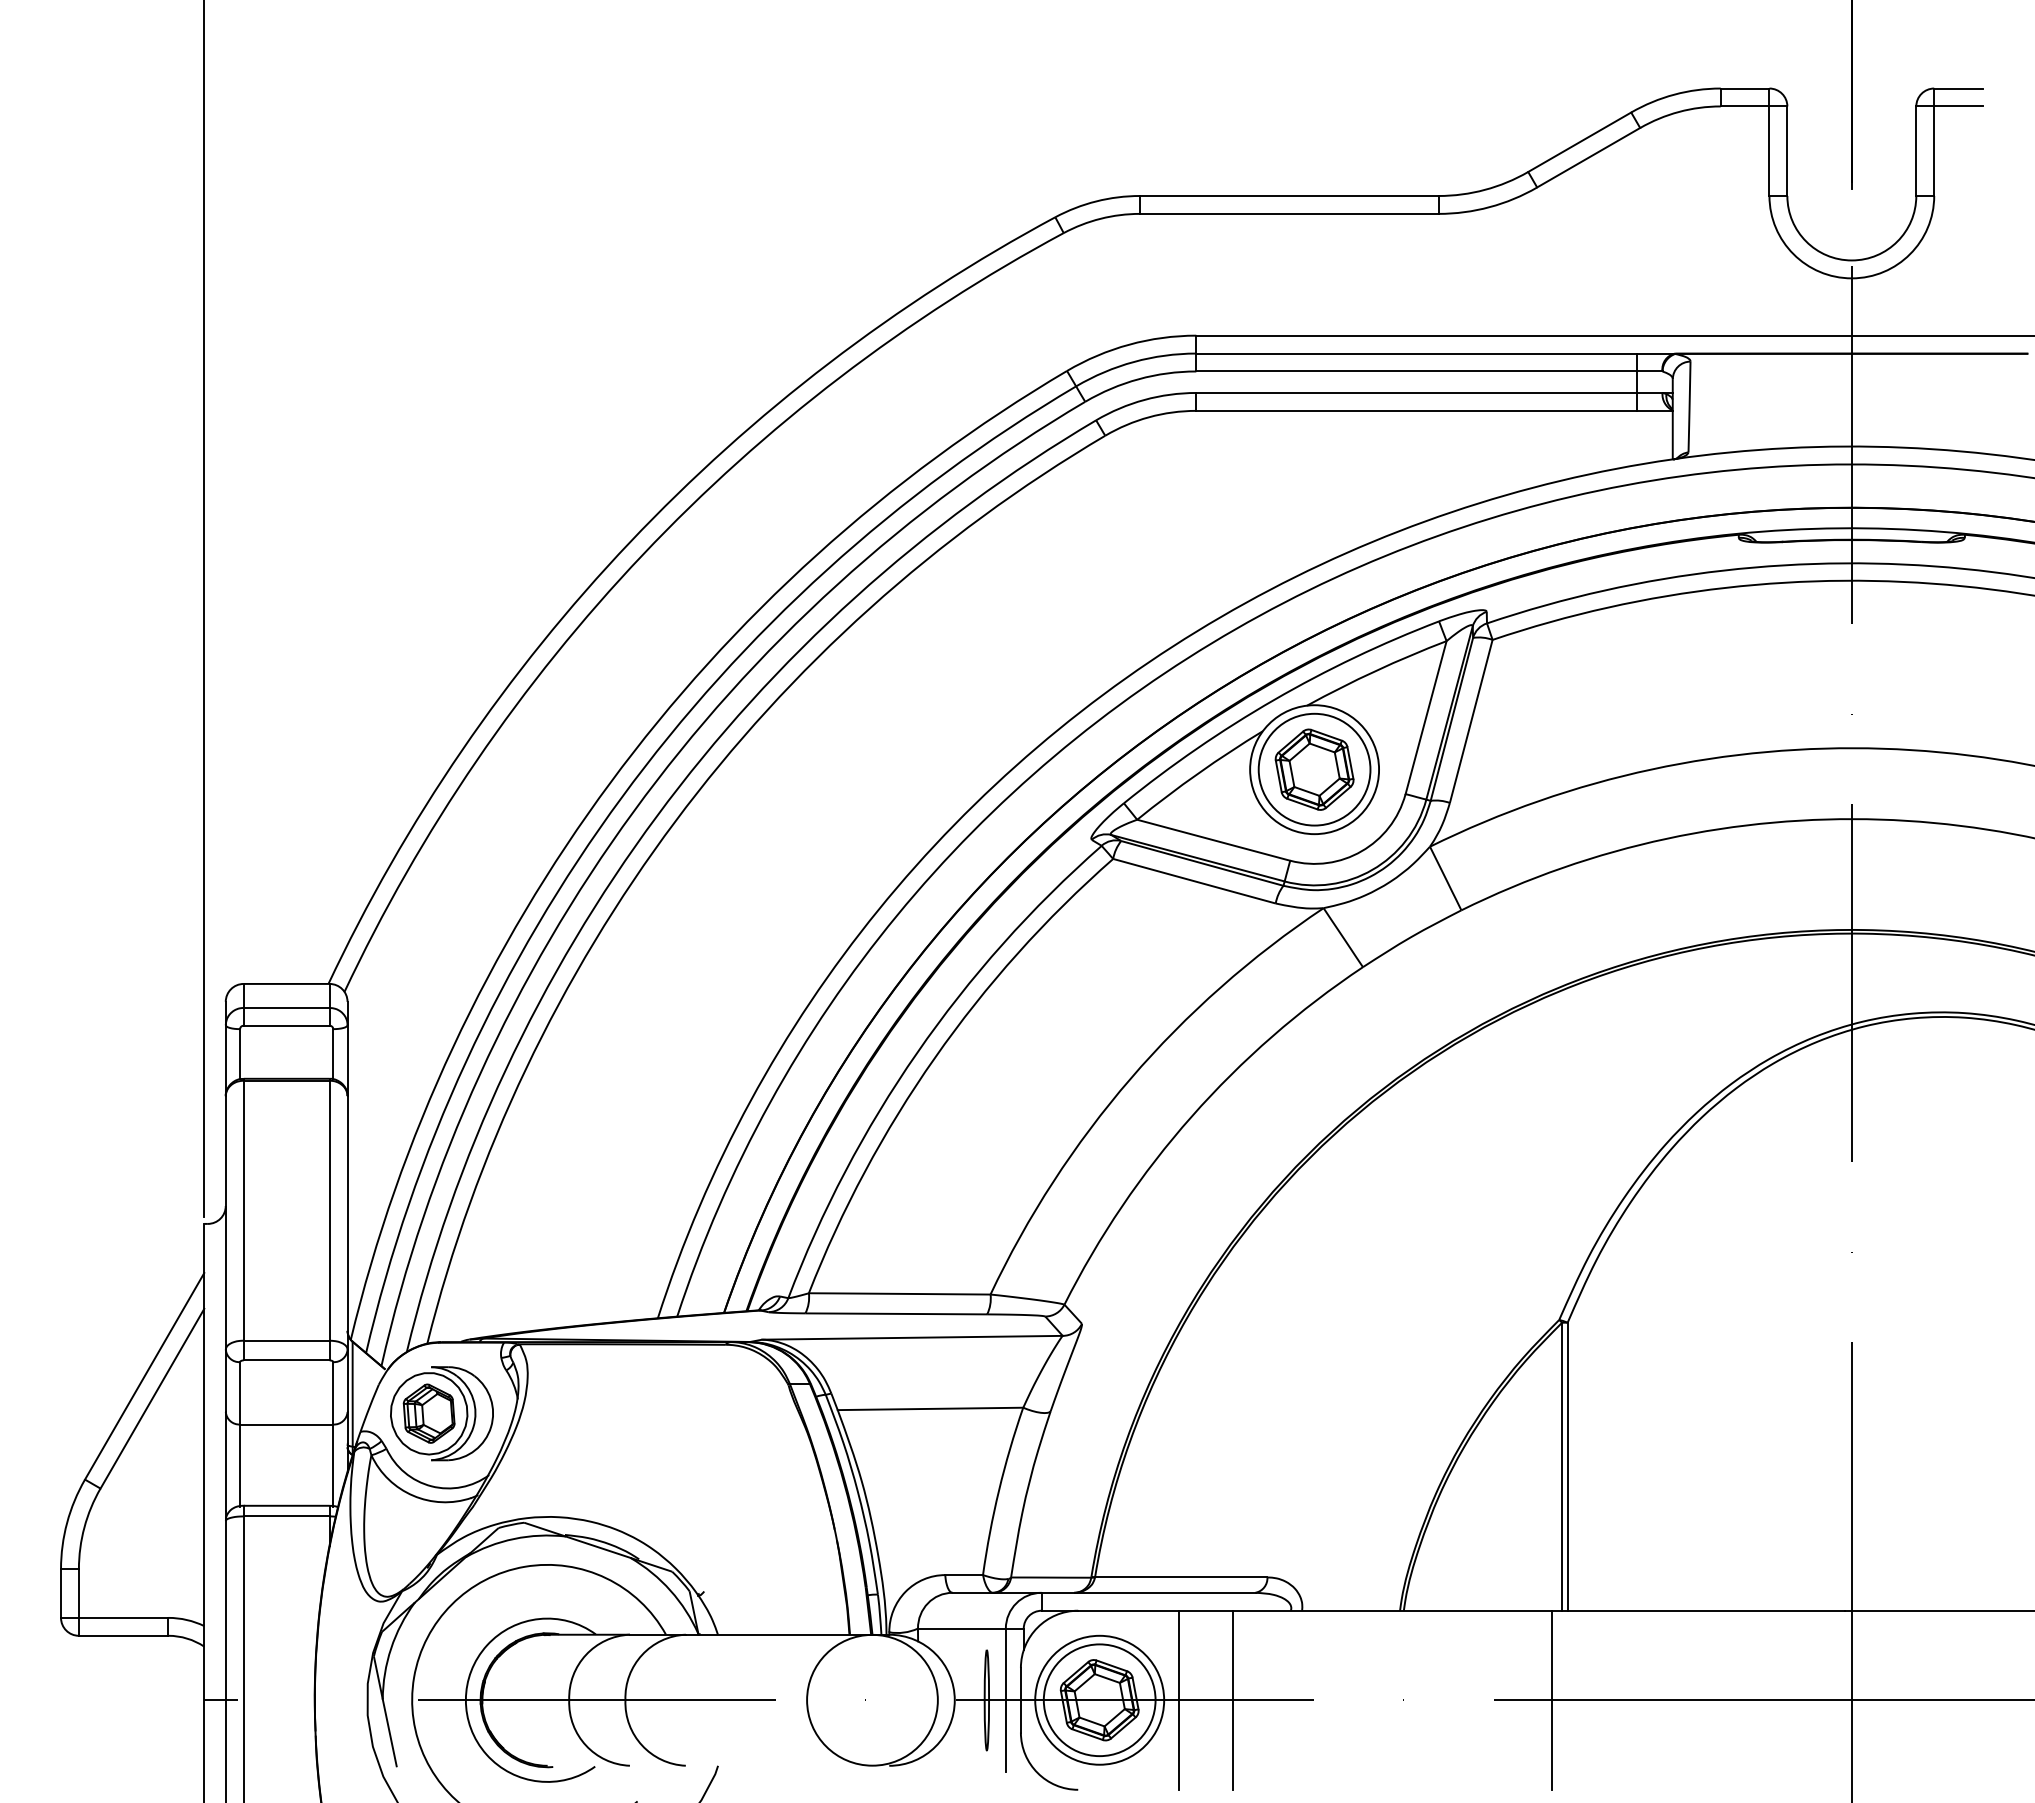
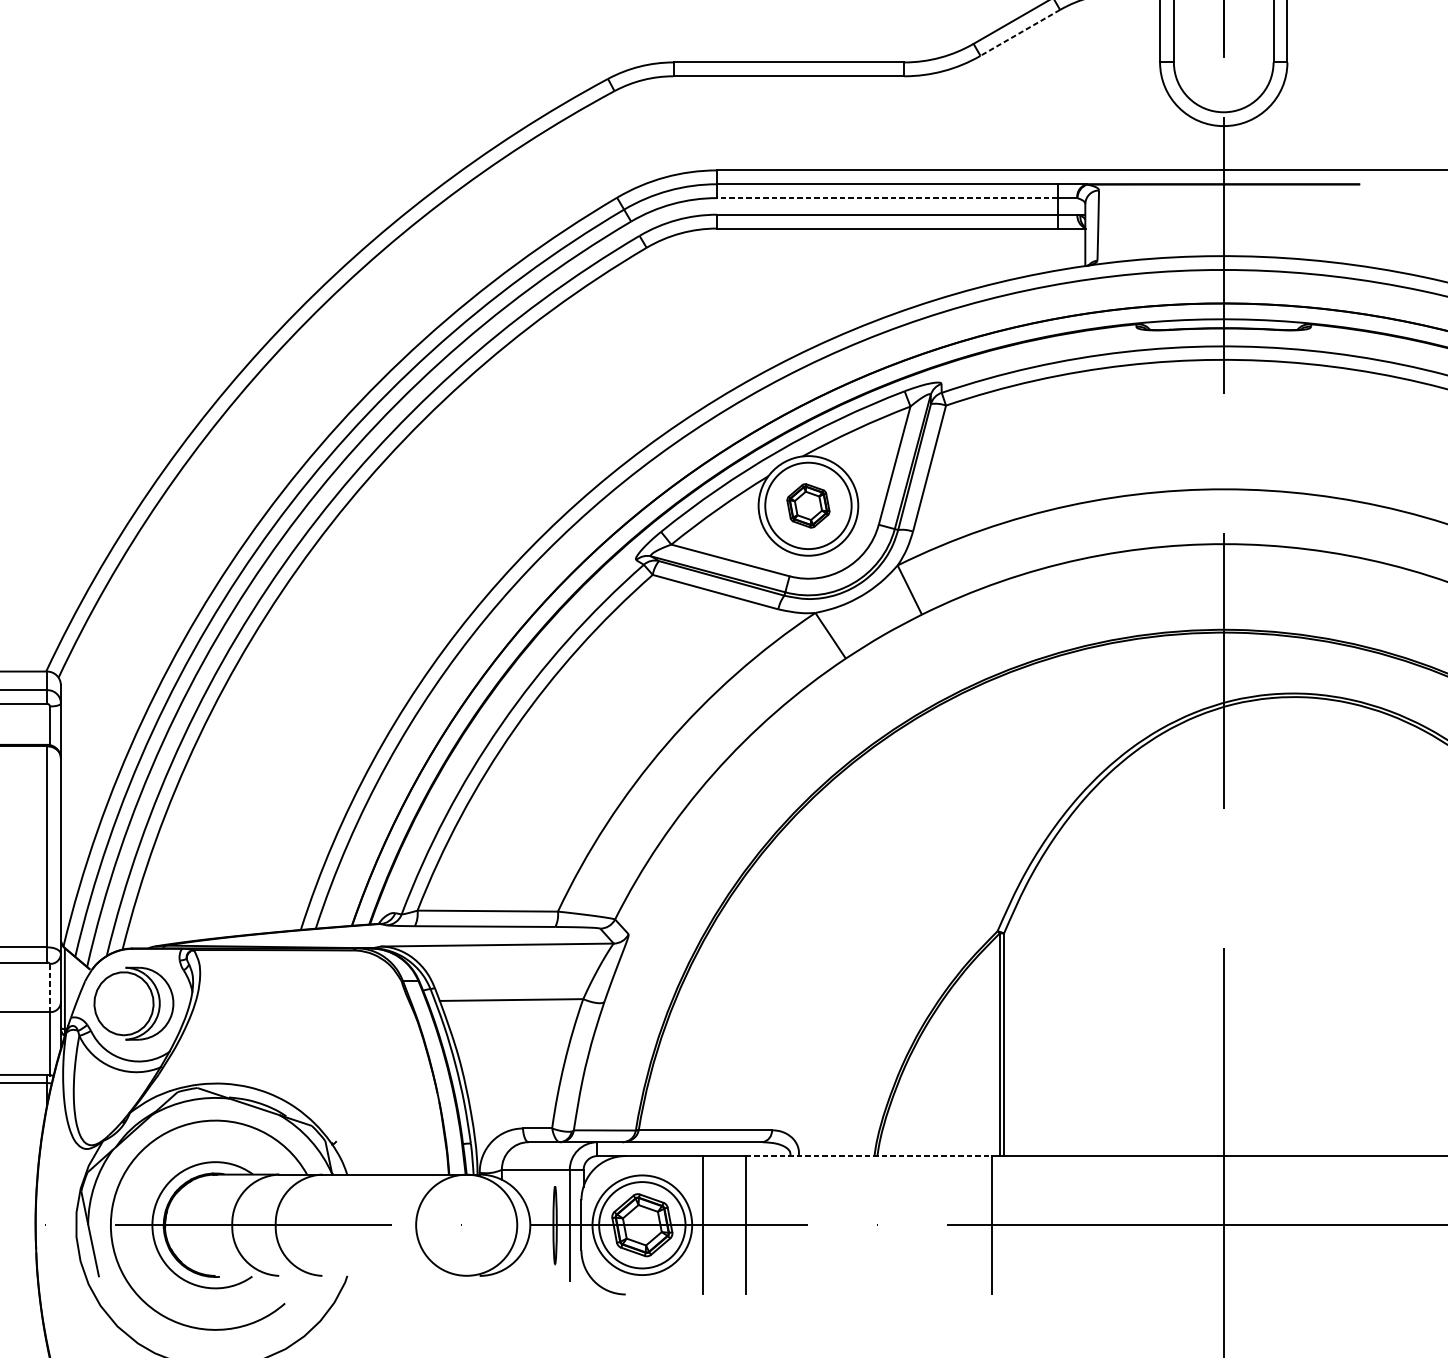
line: (1588, 157) -> (1020, 32), solid -> dashed
line: (1416, 371) -> (887, 198), solid -> dashed
part: (1314, 769) -> (808, 505), size x0.7
line: (333, 1392) -> (50, 987), solid -> dashed
part: (428, 1413) -> (123, 1003), removed
line: (1393, 1610) -> (869, 1155), solid -> dashed

